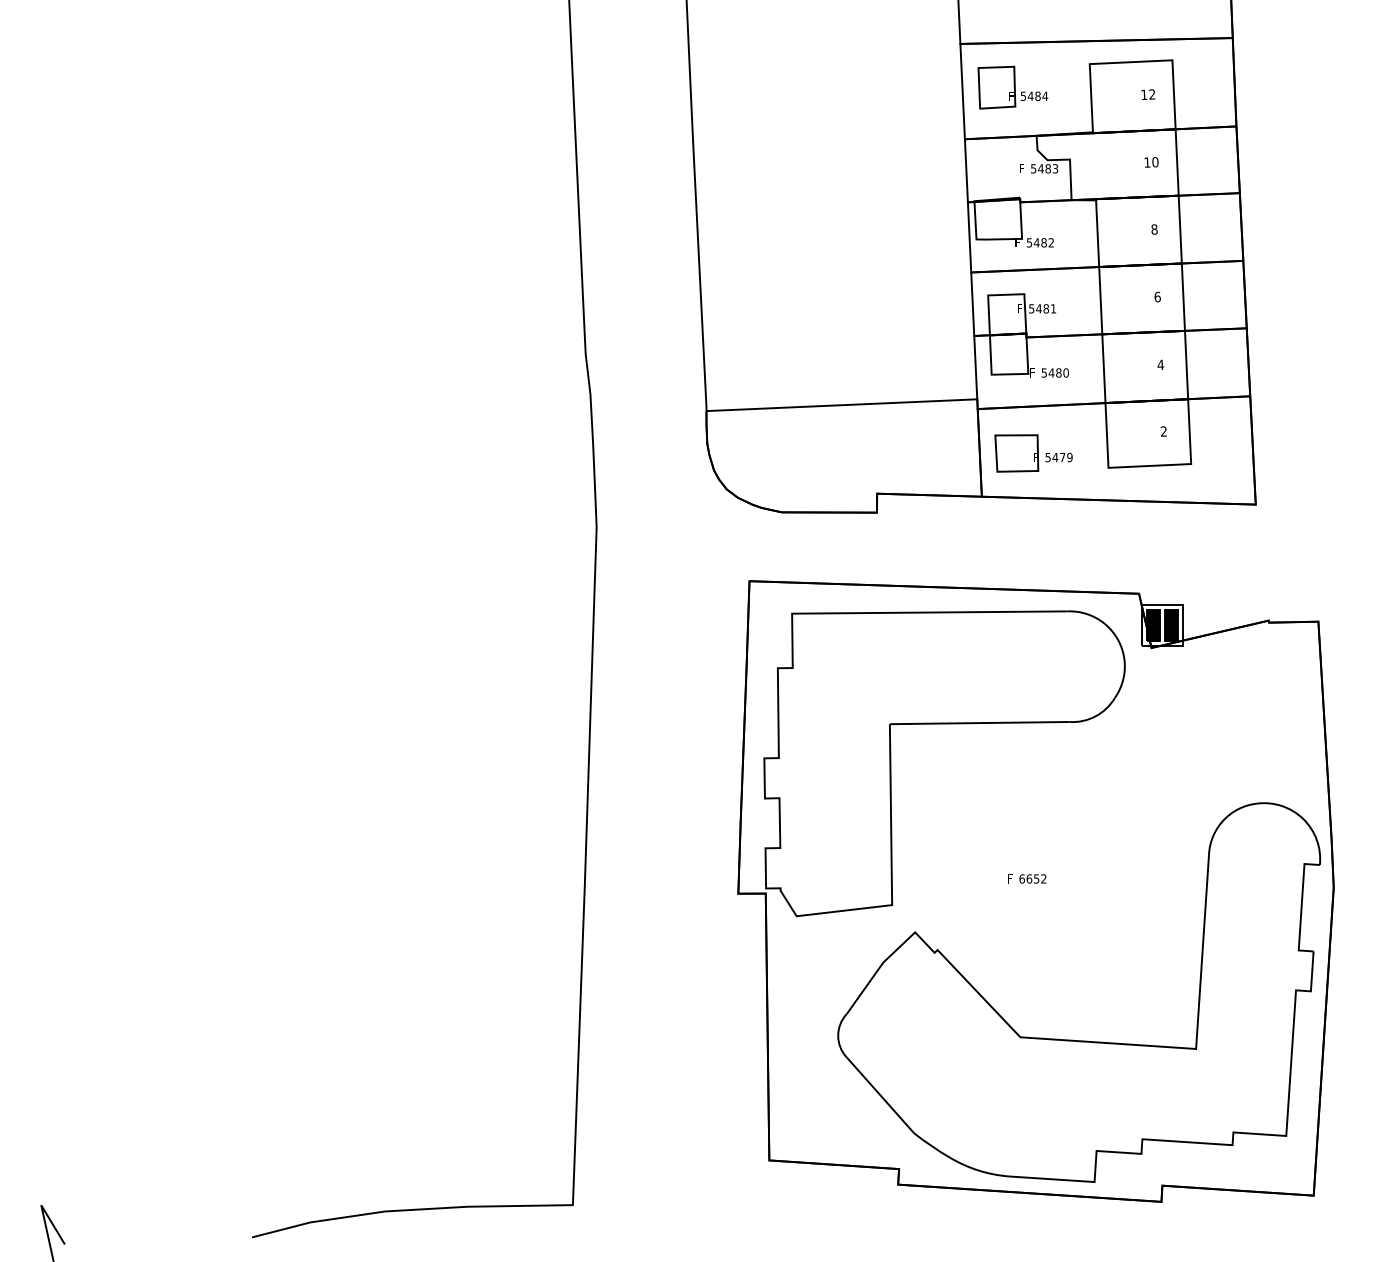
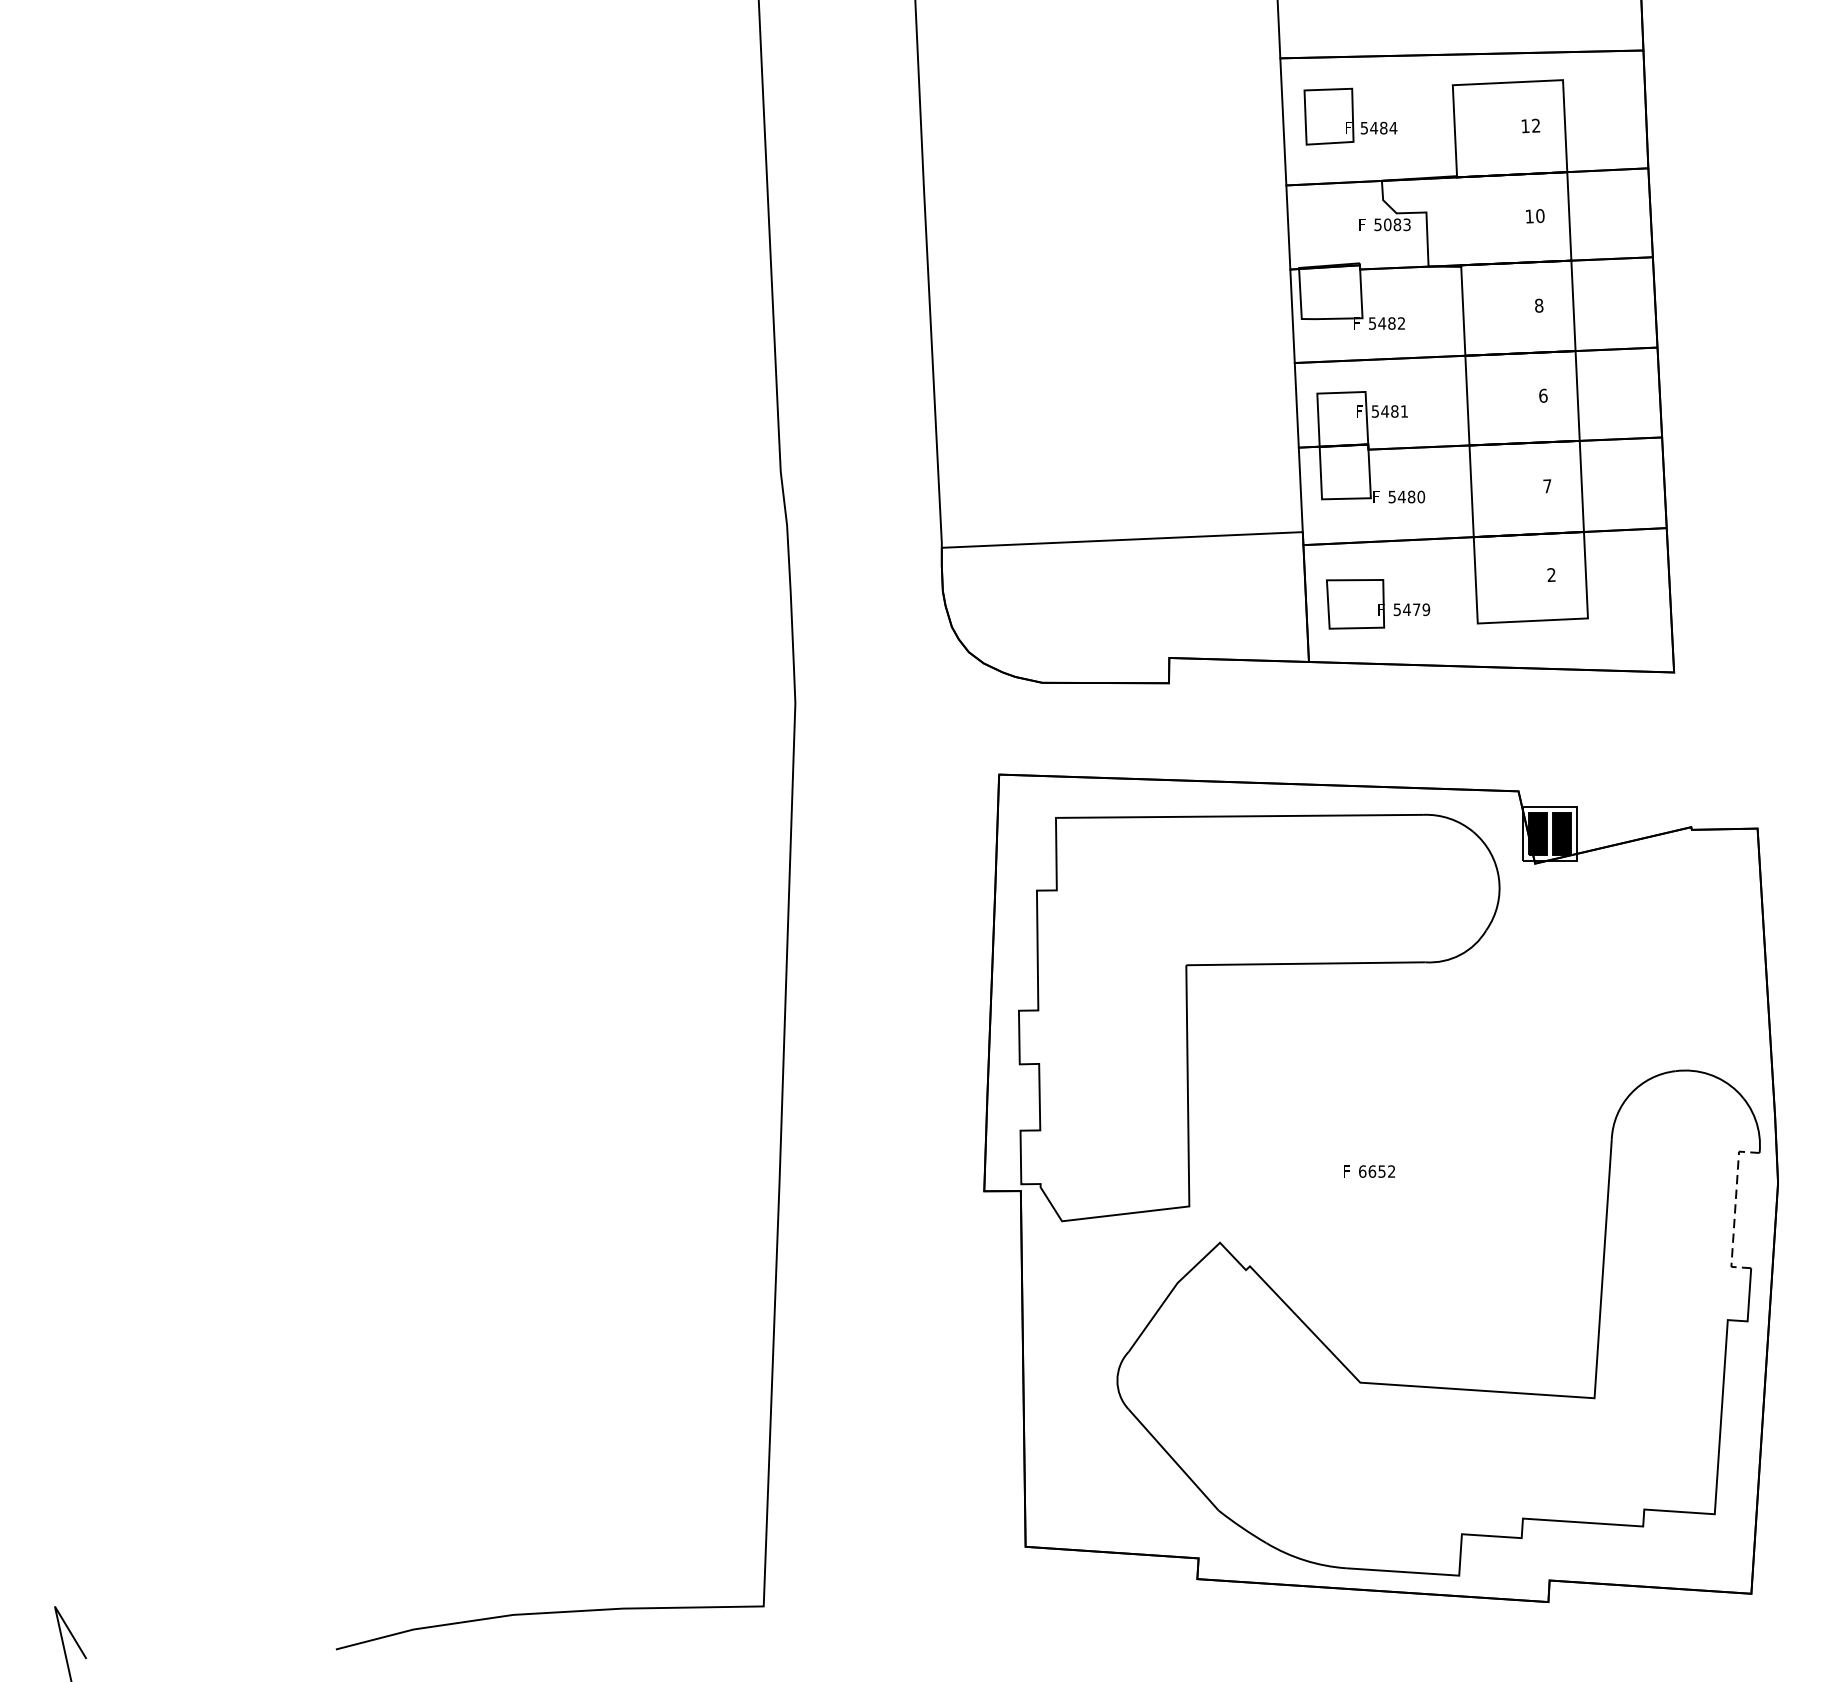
text: (1040, 168) -> (1387, 224), 5483 -> 5083
text: (1160, 364) -> (1547, 485), 4 -> 7
line: (1301, 906) -> (1735, 1208), solid -> dashed

